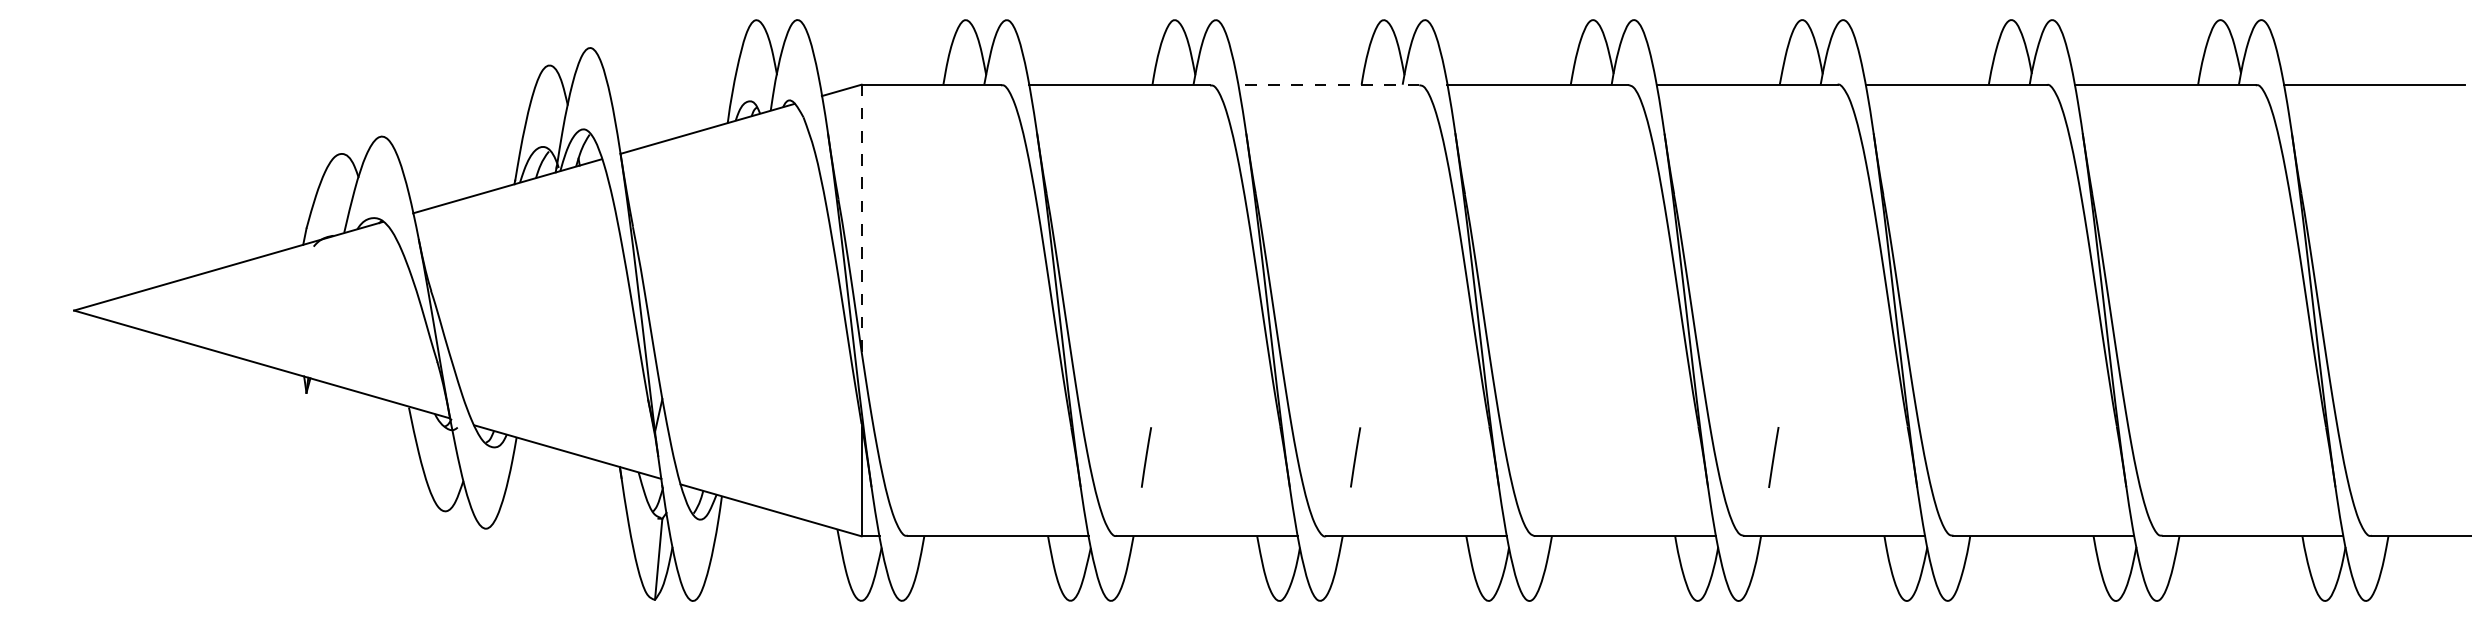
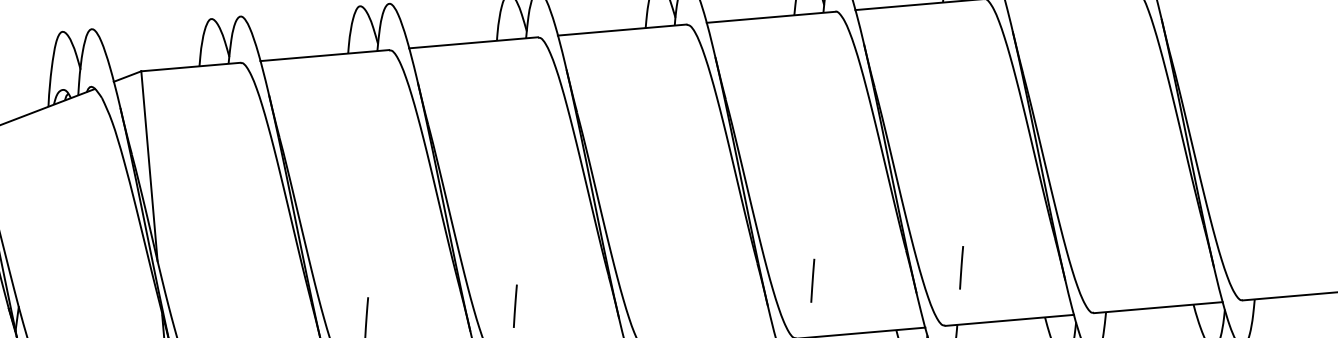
line: (1328, 84) -> (473, 42), dashed -> solid
line: (861, 217) -> (149, 165), dashed -> solid
line: (1982, 457) -> (961, 268), added

